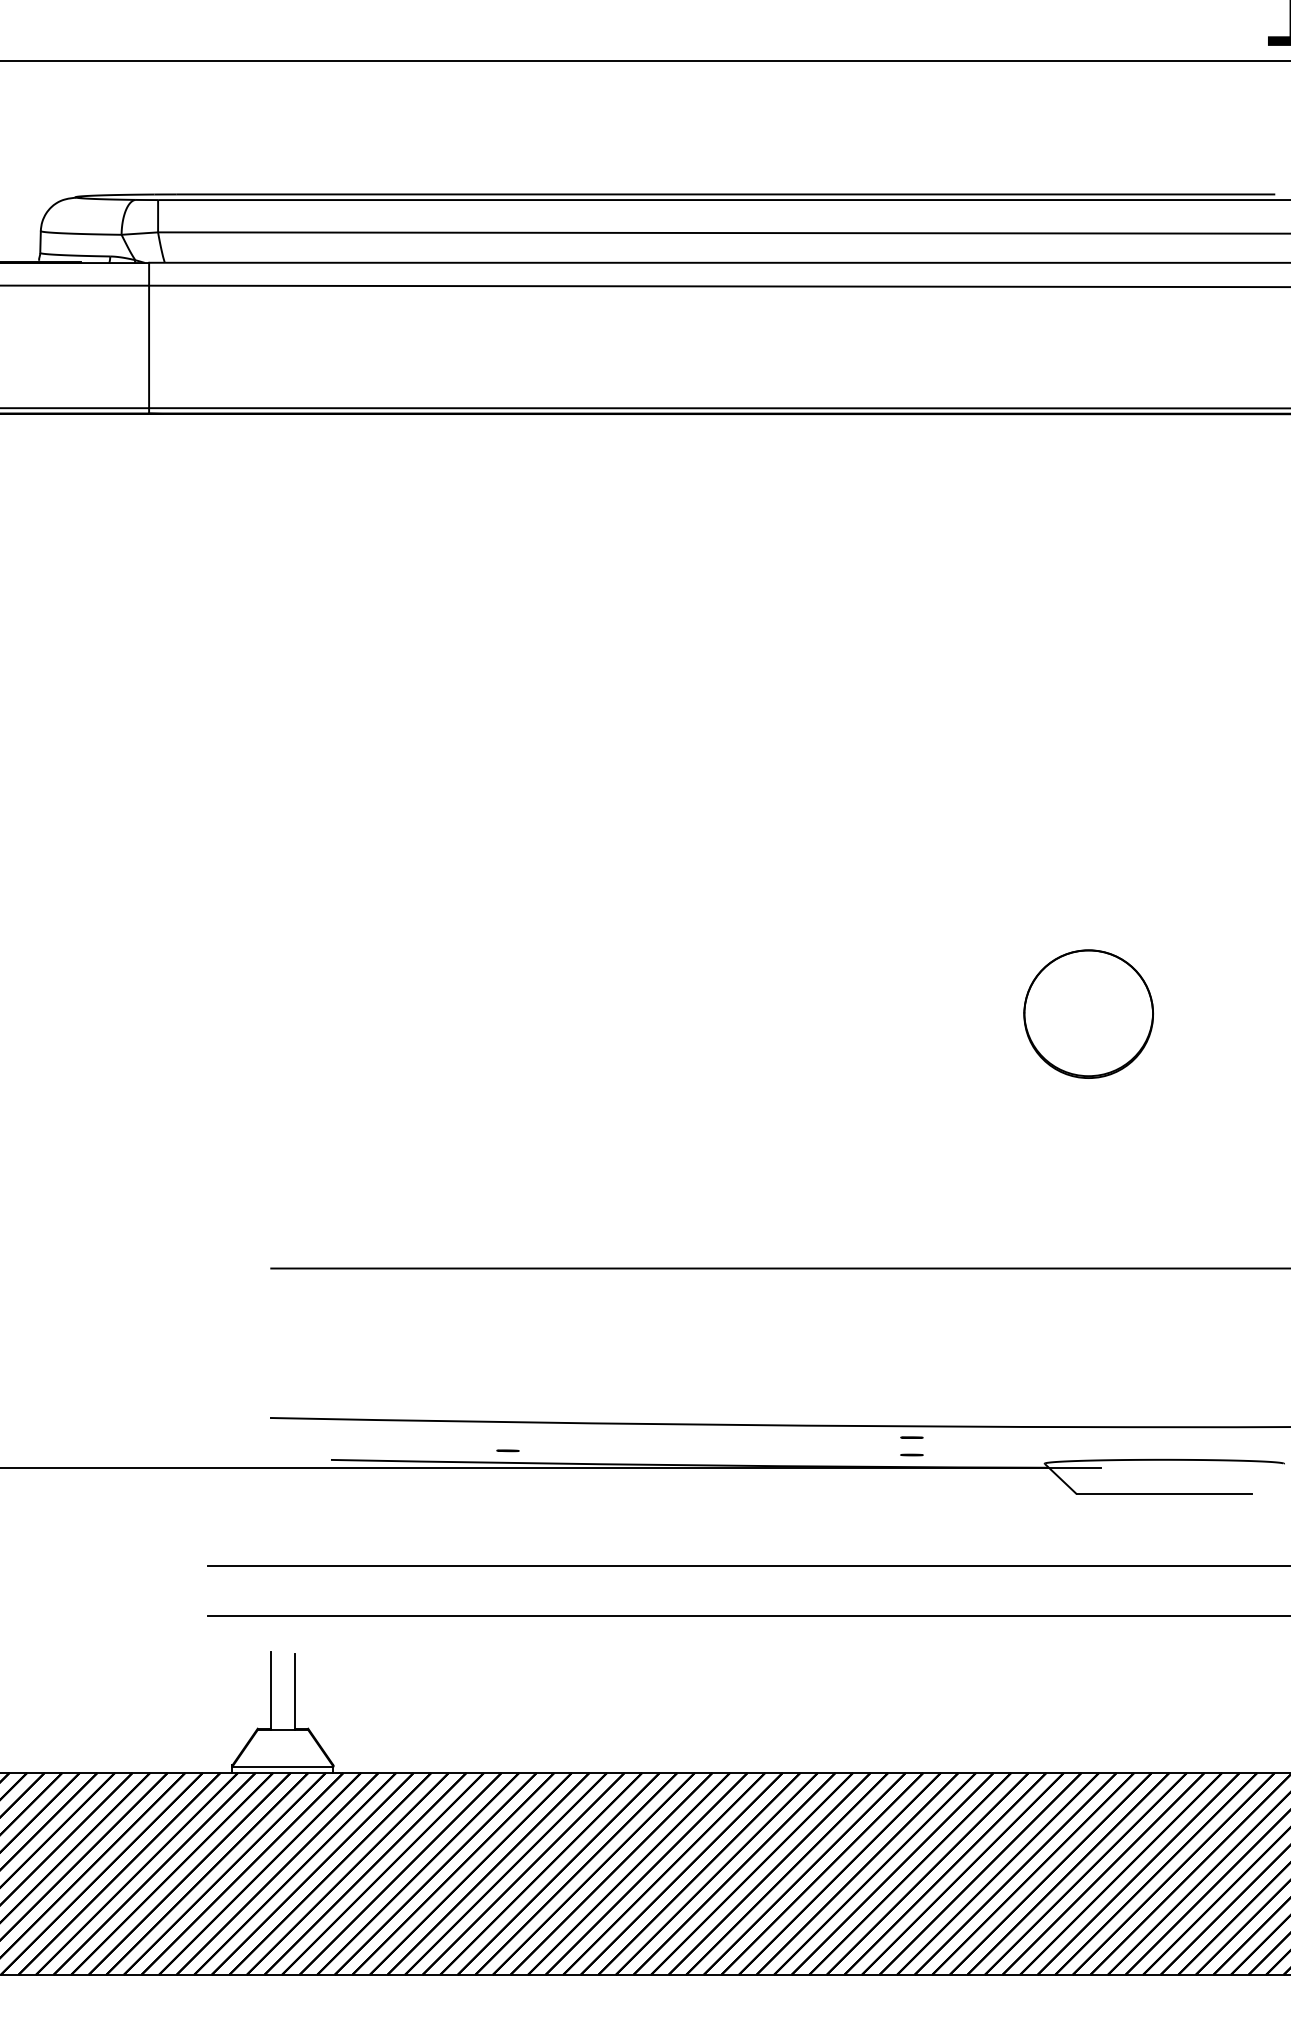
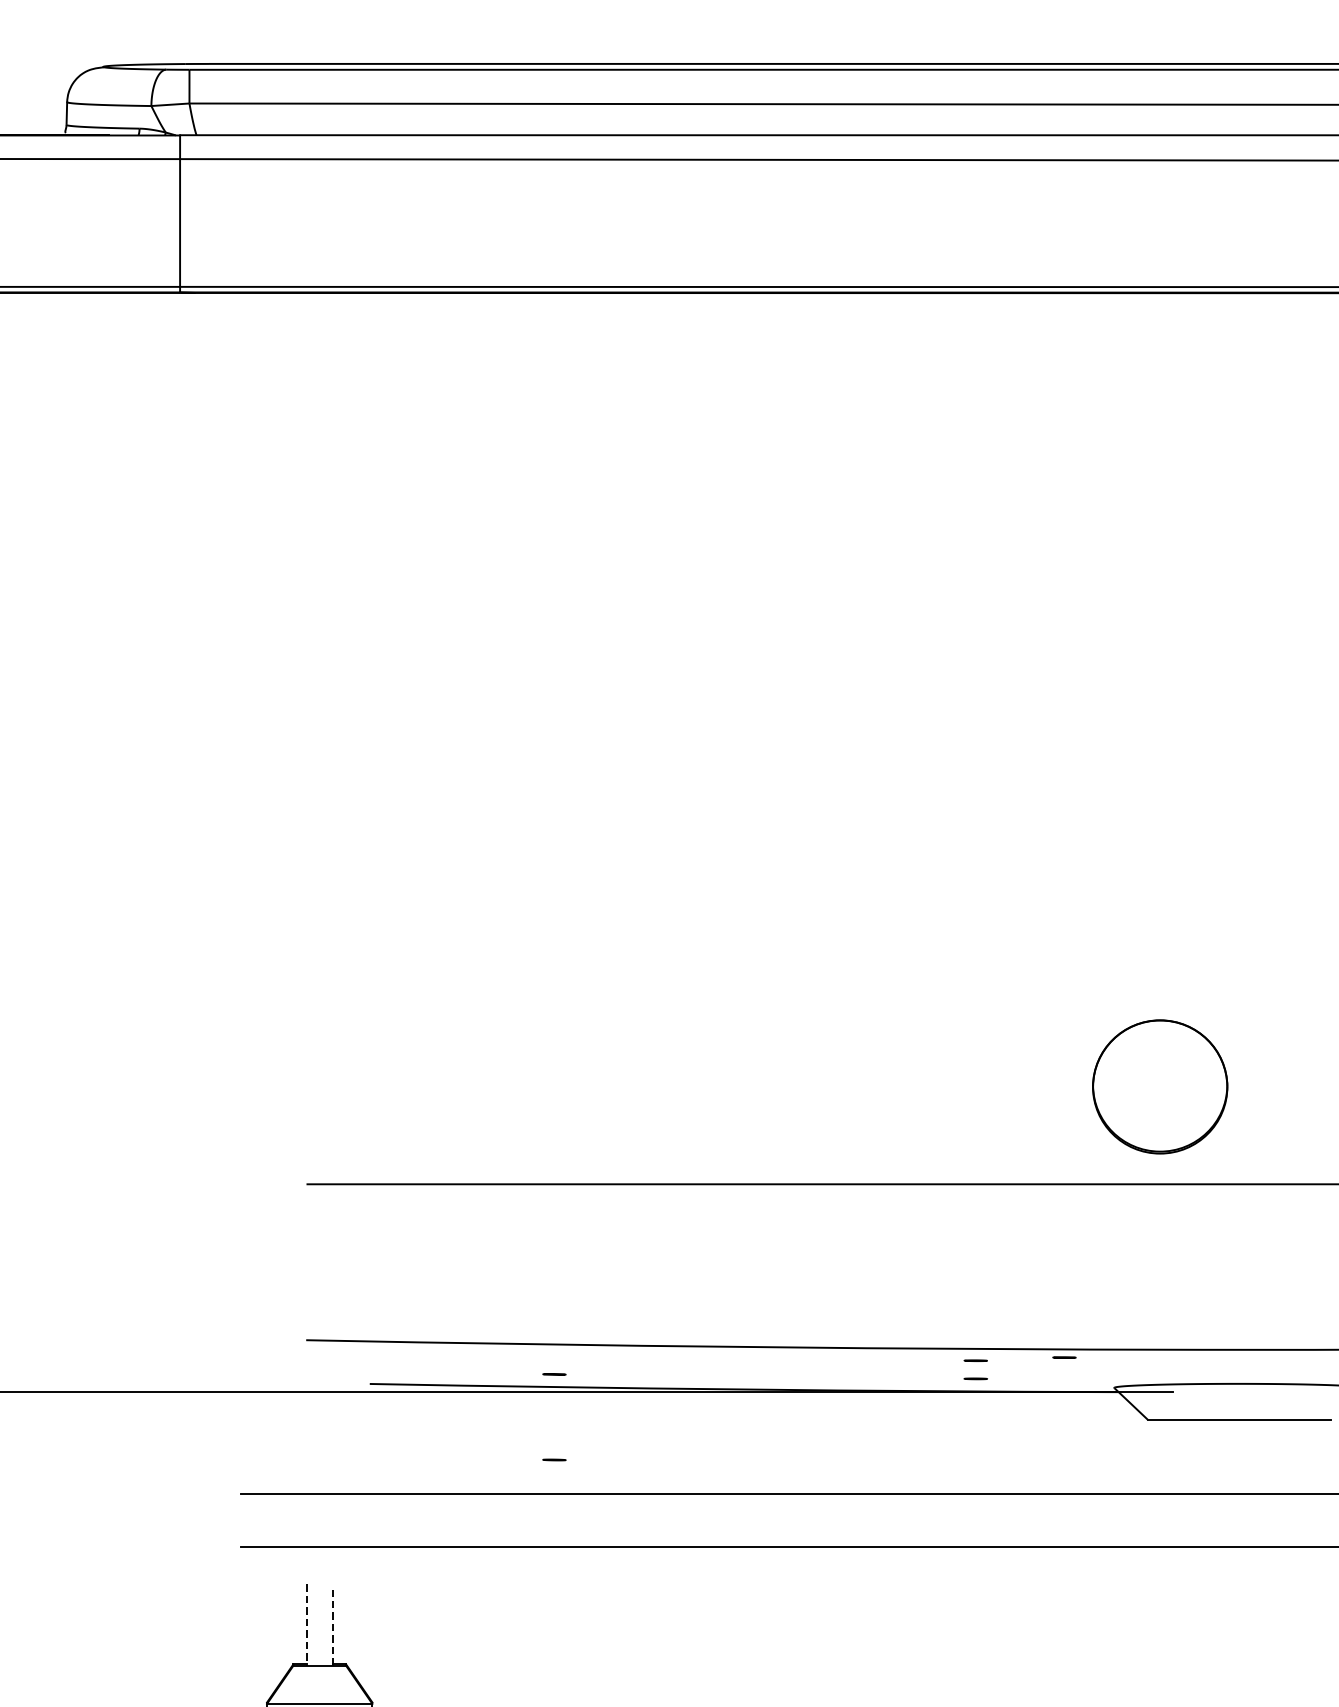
part: (1088, 1013) -> (1159, 1086), moved
line: (996, 1434) -> (1064, 1357), added
line: (507, 1532) -> (553, 1459), added
line: (270, 1691) -> (306, 1625), solid -> dashed
line: (295, 1691) -> (332, 1625), solid -> dashed

